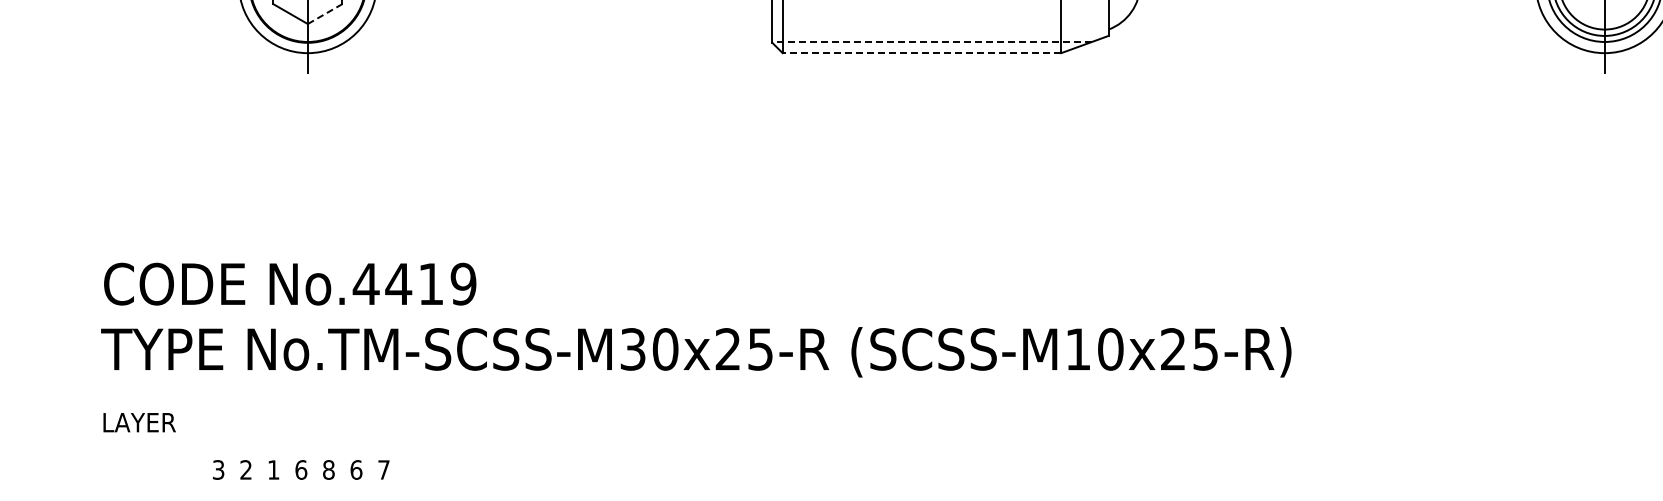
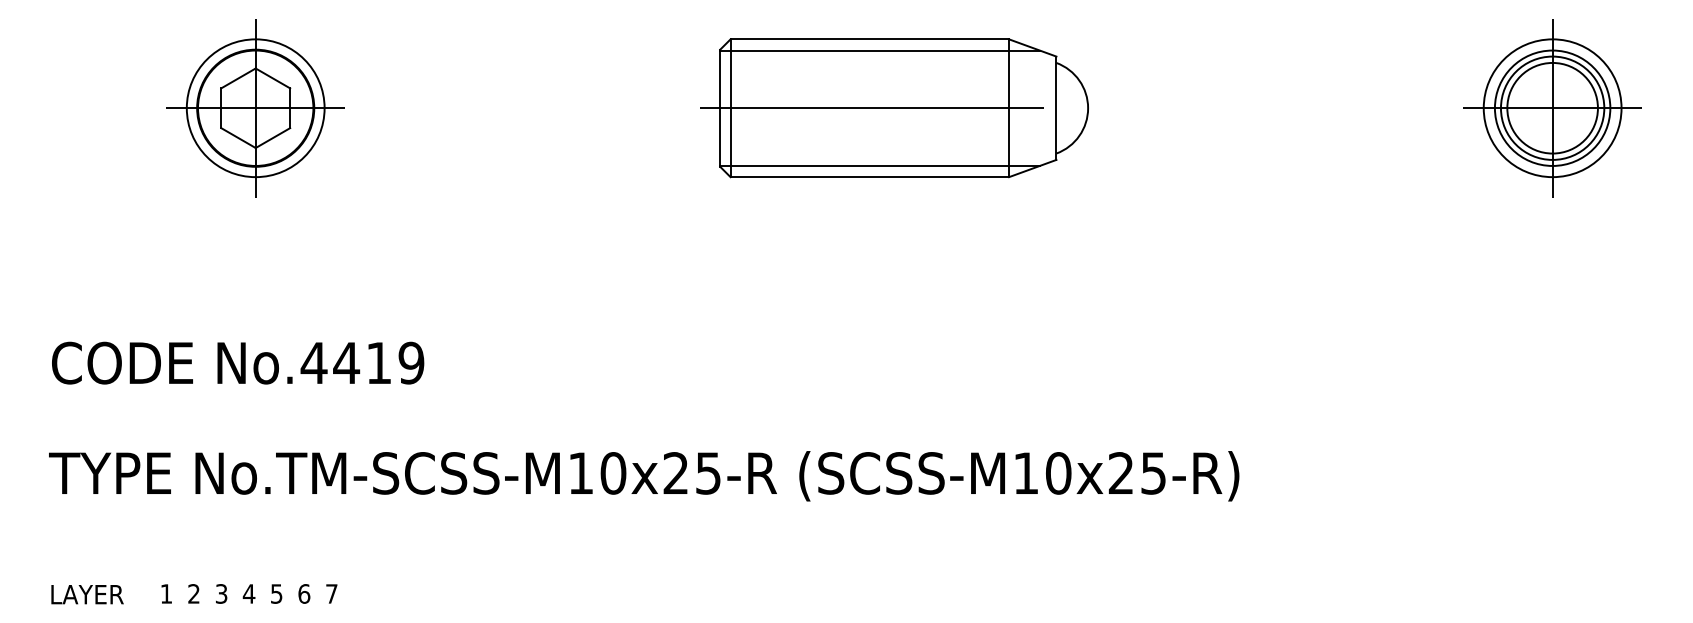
line: (324, 14) -> (272, 138), dashed -> solid
line: (932, 41) -> (880, 165), dashed -> solid
line: (921, 53) -> (869, 177), dashed -> solid
text: (290, 283) -> (238, 362), moved
text: (632, 349) -> (580, 473), No.TM-SCSS-M30x25-R -> No.TM-SCSS-M10x25-R
text: (139, 422) -> (87, 594), moved
text: (218, 469) -> (166, 593), 3 -> 1
text: (273, 469) -> (221, 593), 1 -> 3
text: (300, 469) -> (248, 593), 6 -> 4
text: (328, 469) -> (276, 593), 8 -> 5

